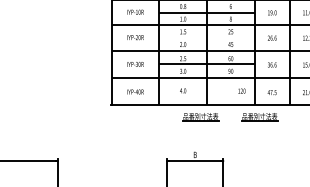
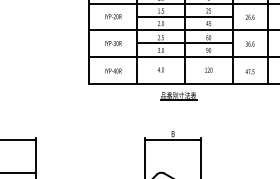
line: (206, 38) -> (184, 17), added
text: (241, 90) -> (208, 69), moved
part: (259, 117) -> (237, 96), removed

